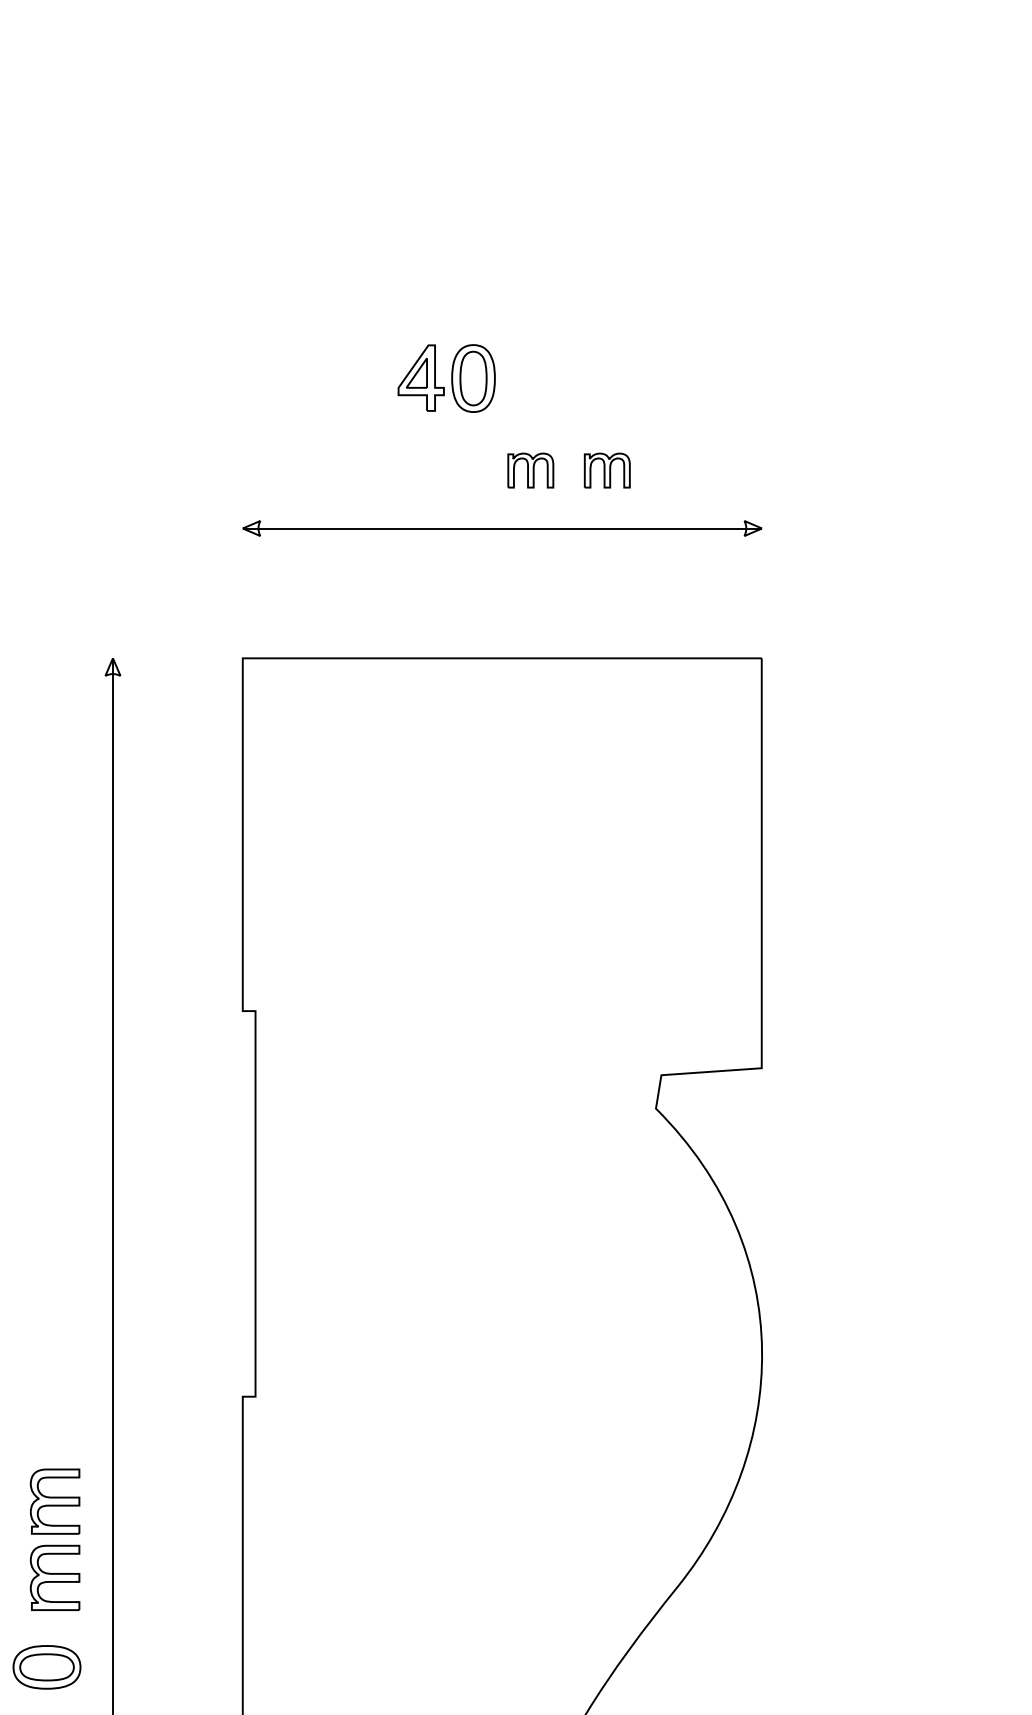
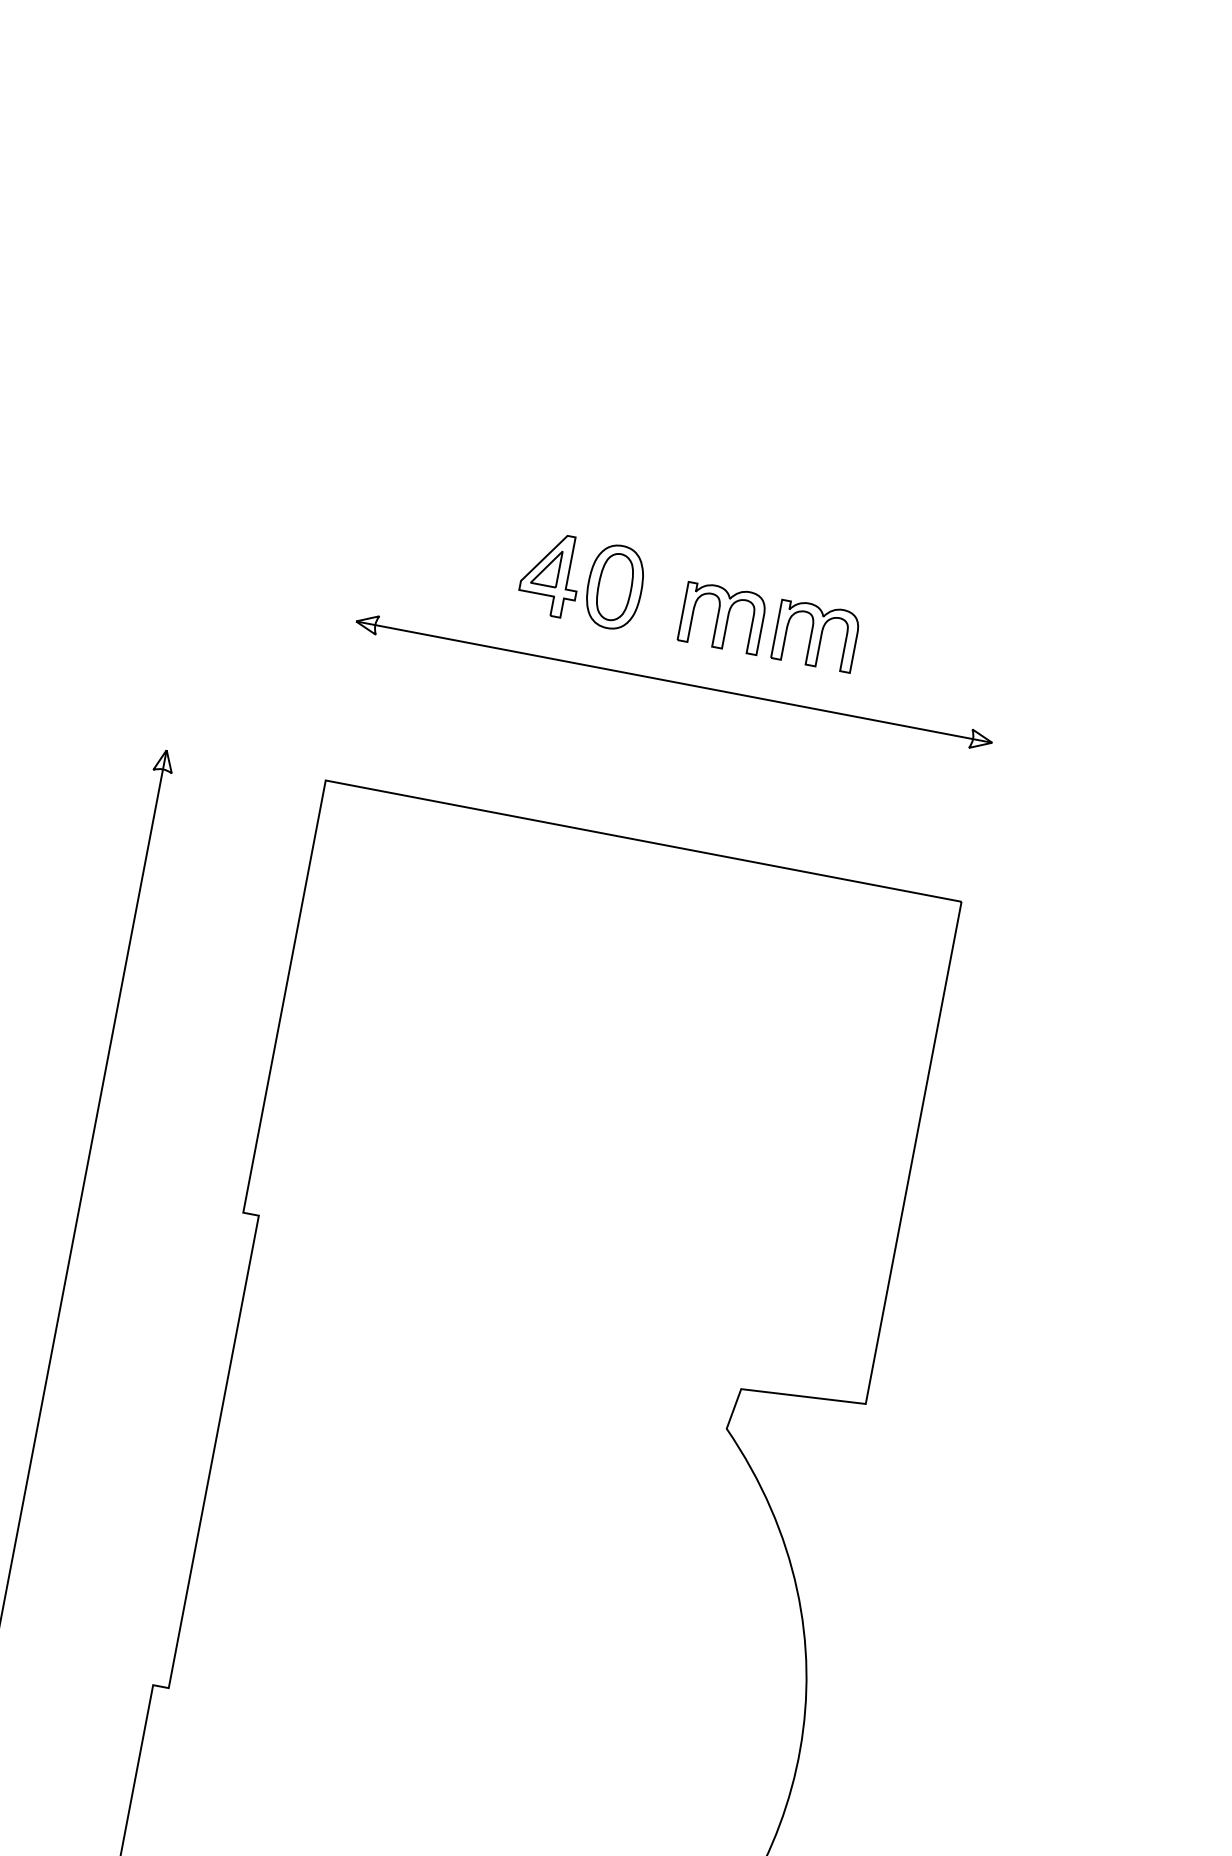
part: (446, 378) -> (581, 580), moved
part: (530, 470) -> (722, 617), size x1.43
part: (607, 470) -> (816, 635), size x1.43

